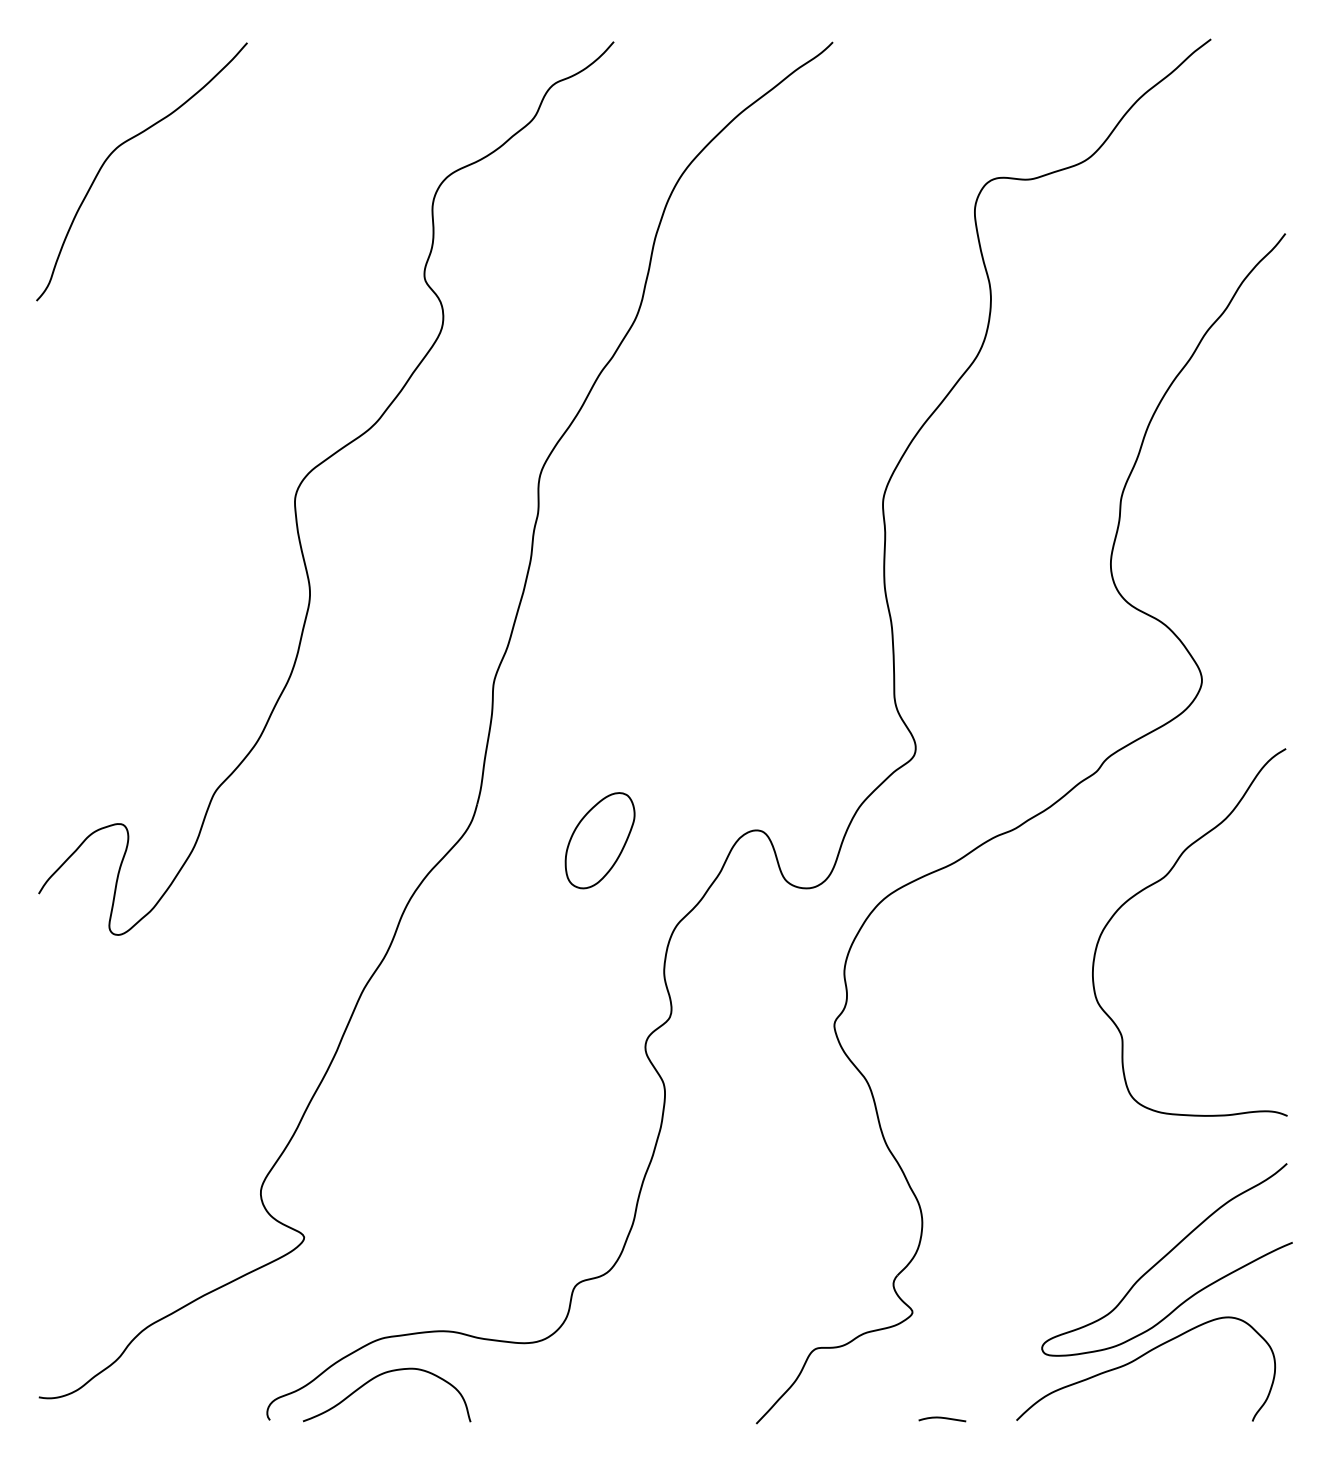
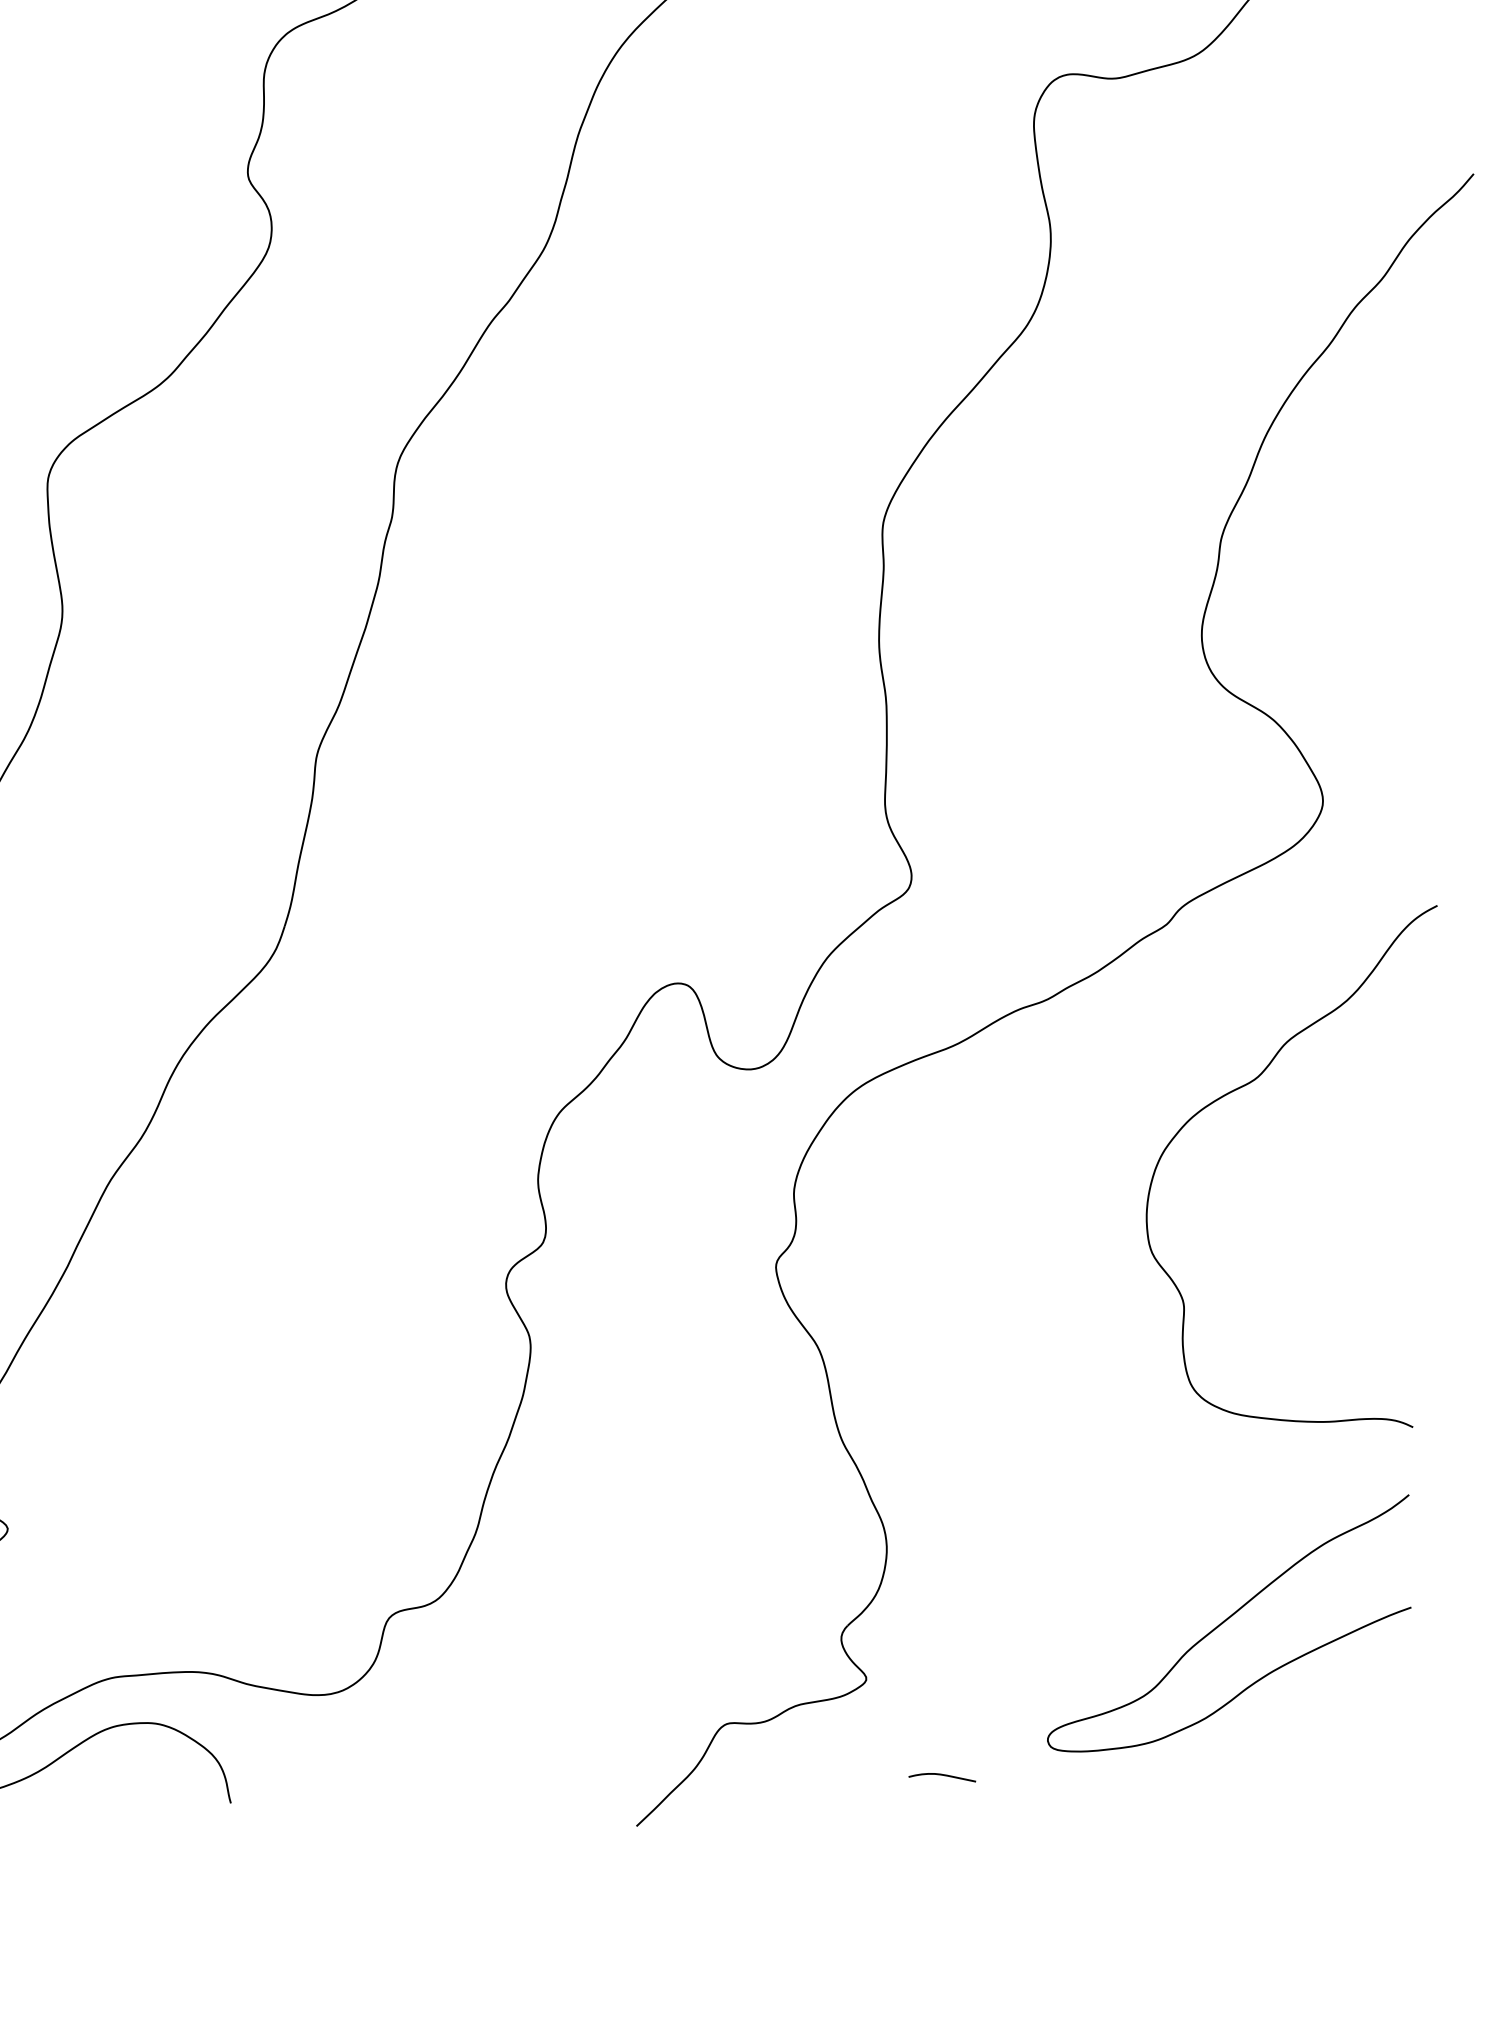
part: (599, 840) -> (455, 986), removed
curve: (1138, 1359) -> (1183, 1762), removed
curve: (942, 1418) -> (942, 1775), moved

